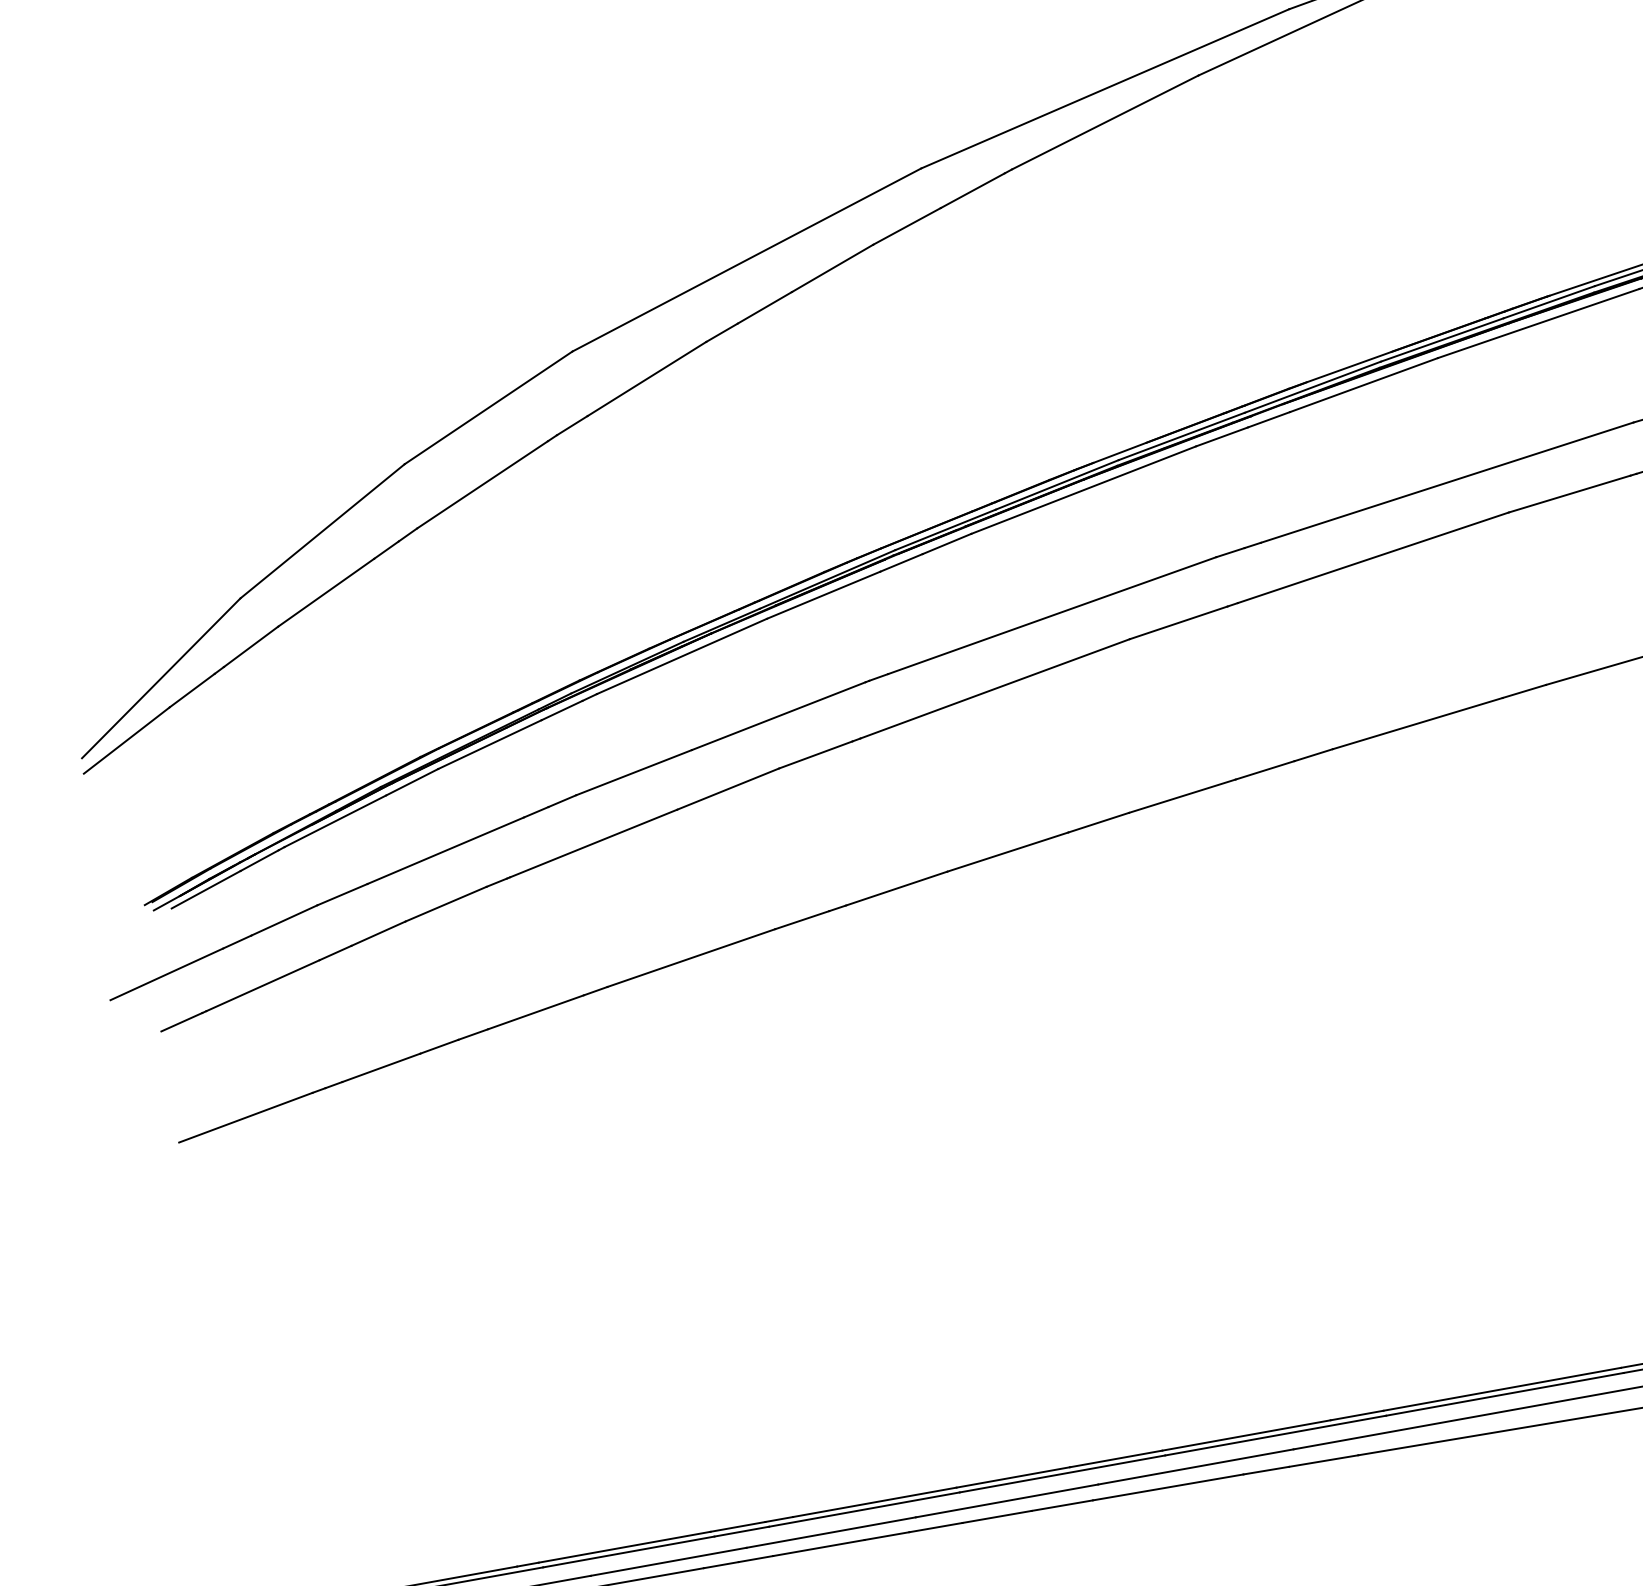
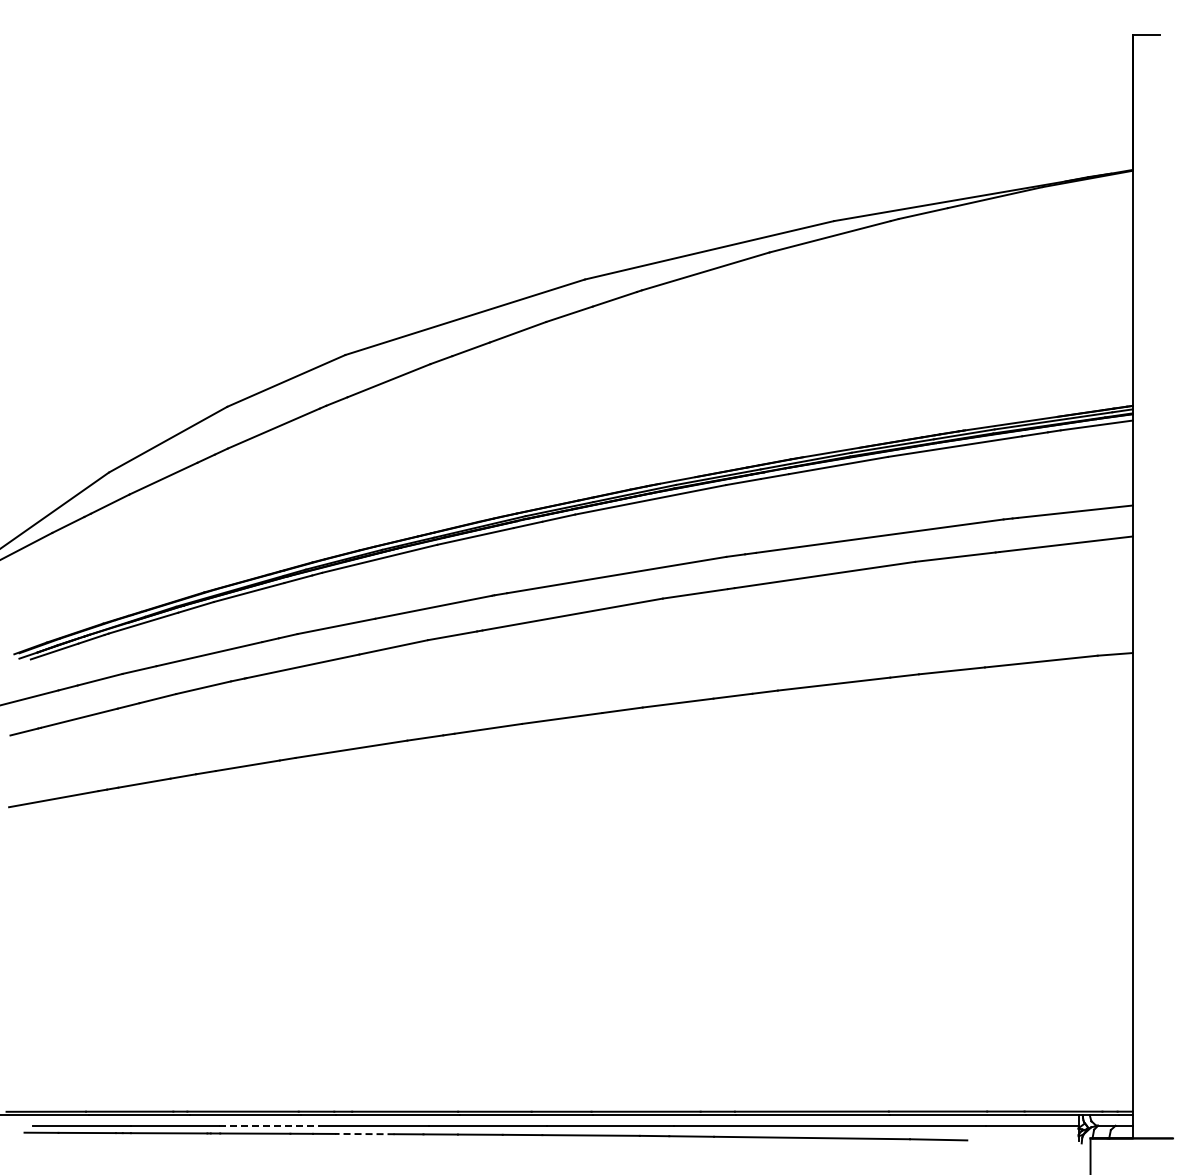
line: (818, 1548) -> (364, 1134), solid -> dashed
line: (669, 1561) -> (269, 1125), solid -> dashed

